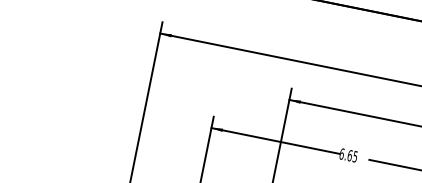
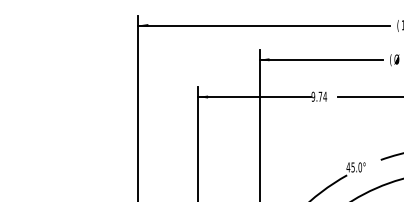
text: (348, 155) -> (319, 96), 6.65 -> 9.74

